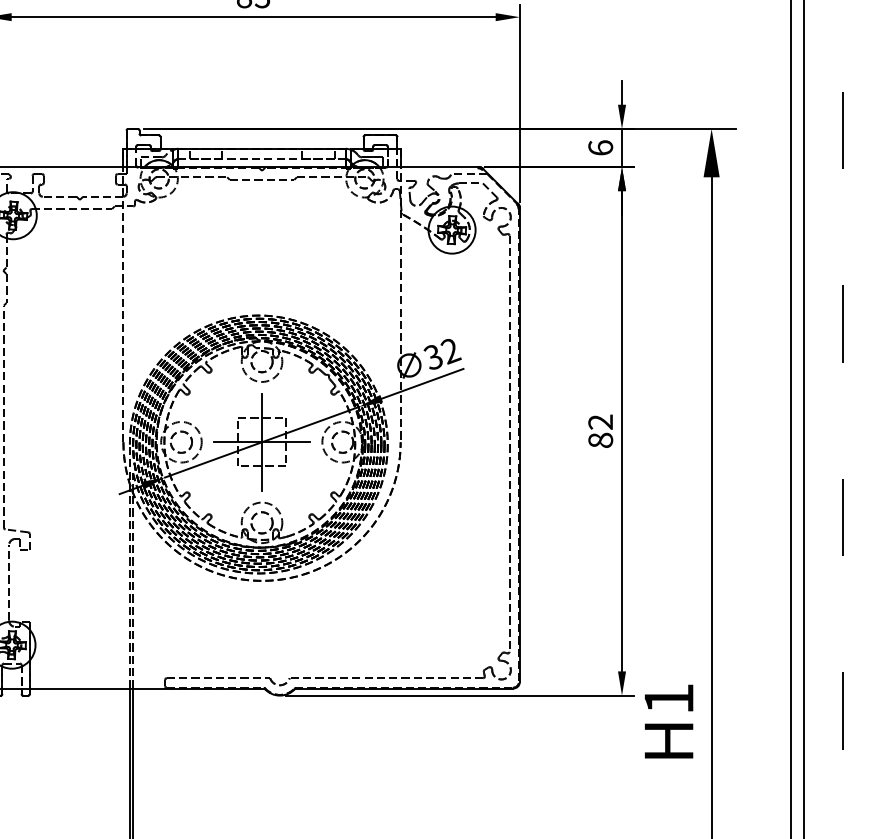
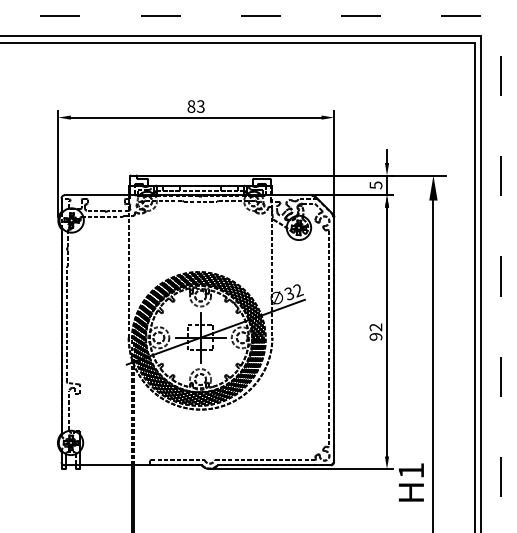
text: (599, 148) -> (375, 185), 6 -> 5
text: (599, 439) -> (375, 336), 82 -> 92

